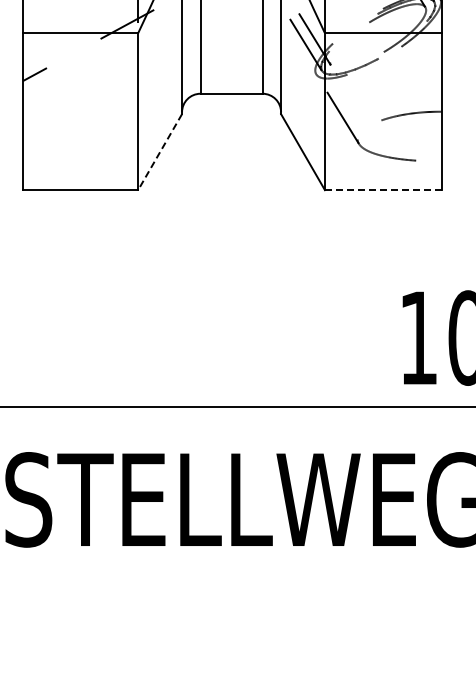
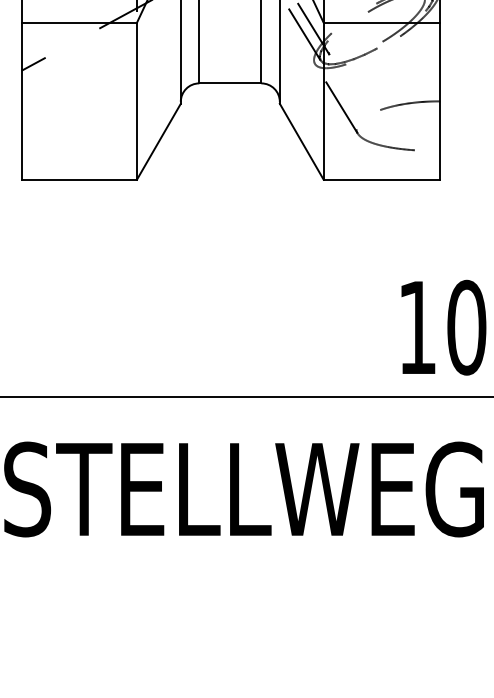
line: (159, 151) -> (158, 141), dashed -> solid
line: (383, 189) -> (382, 179), dashed -> solid

